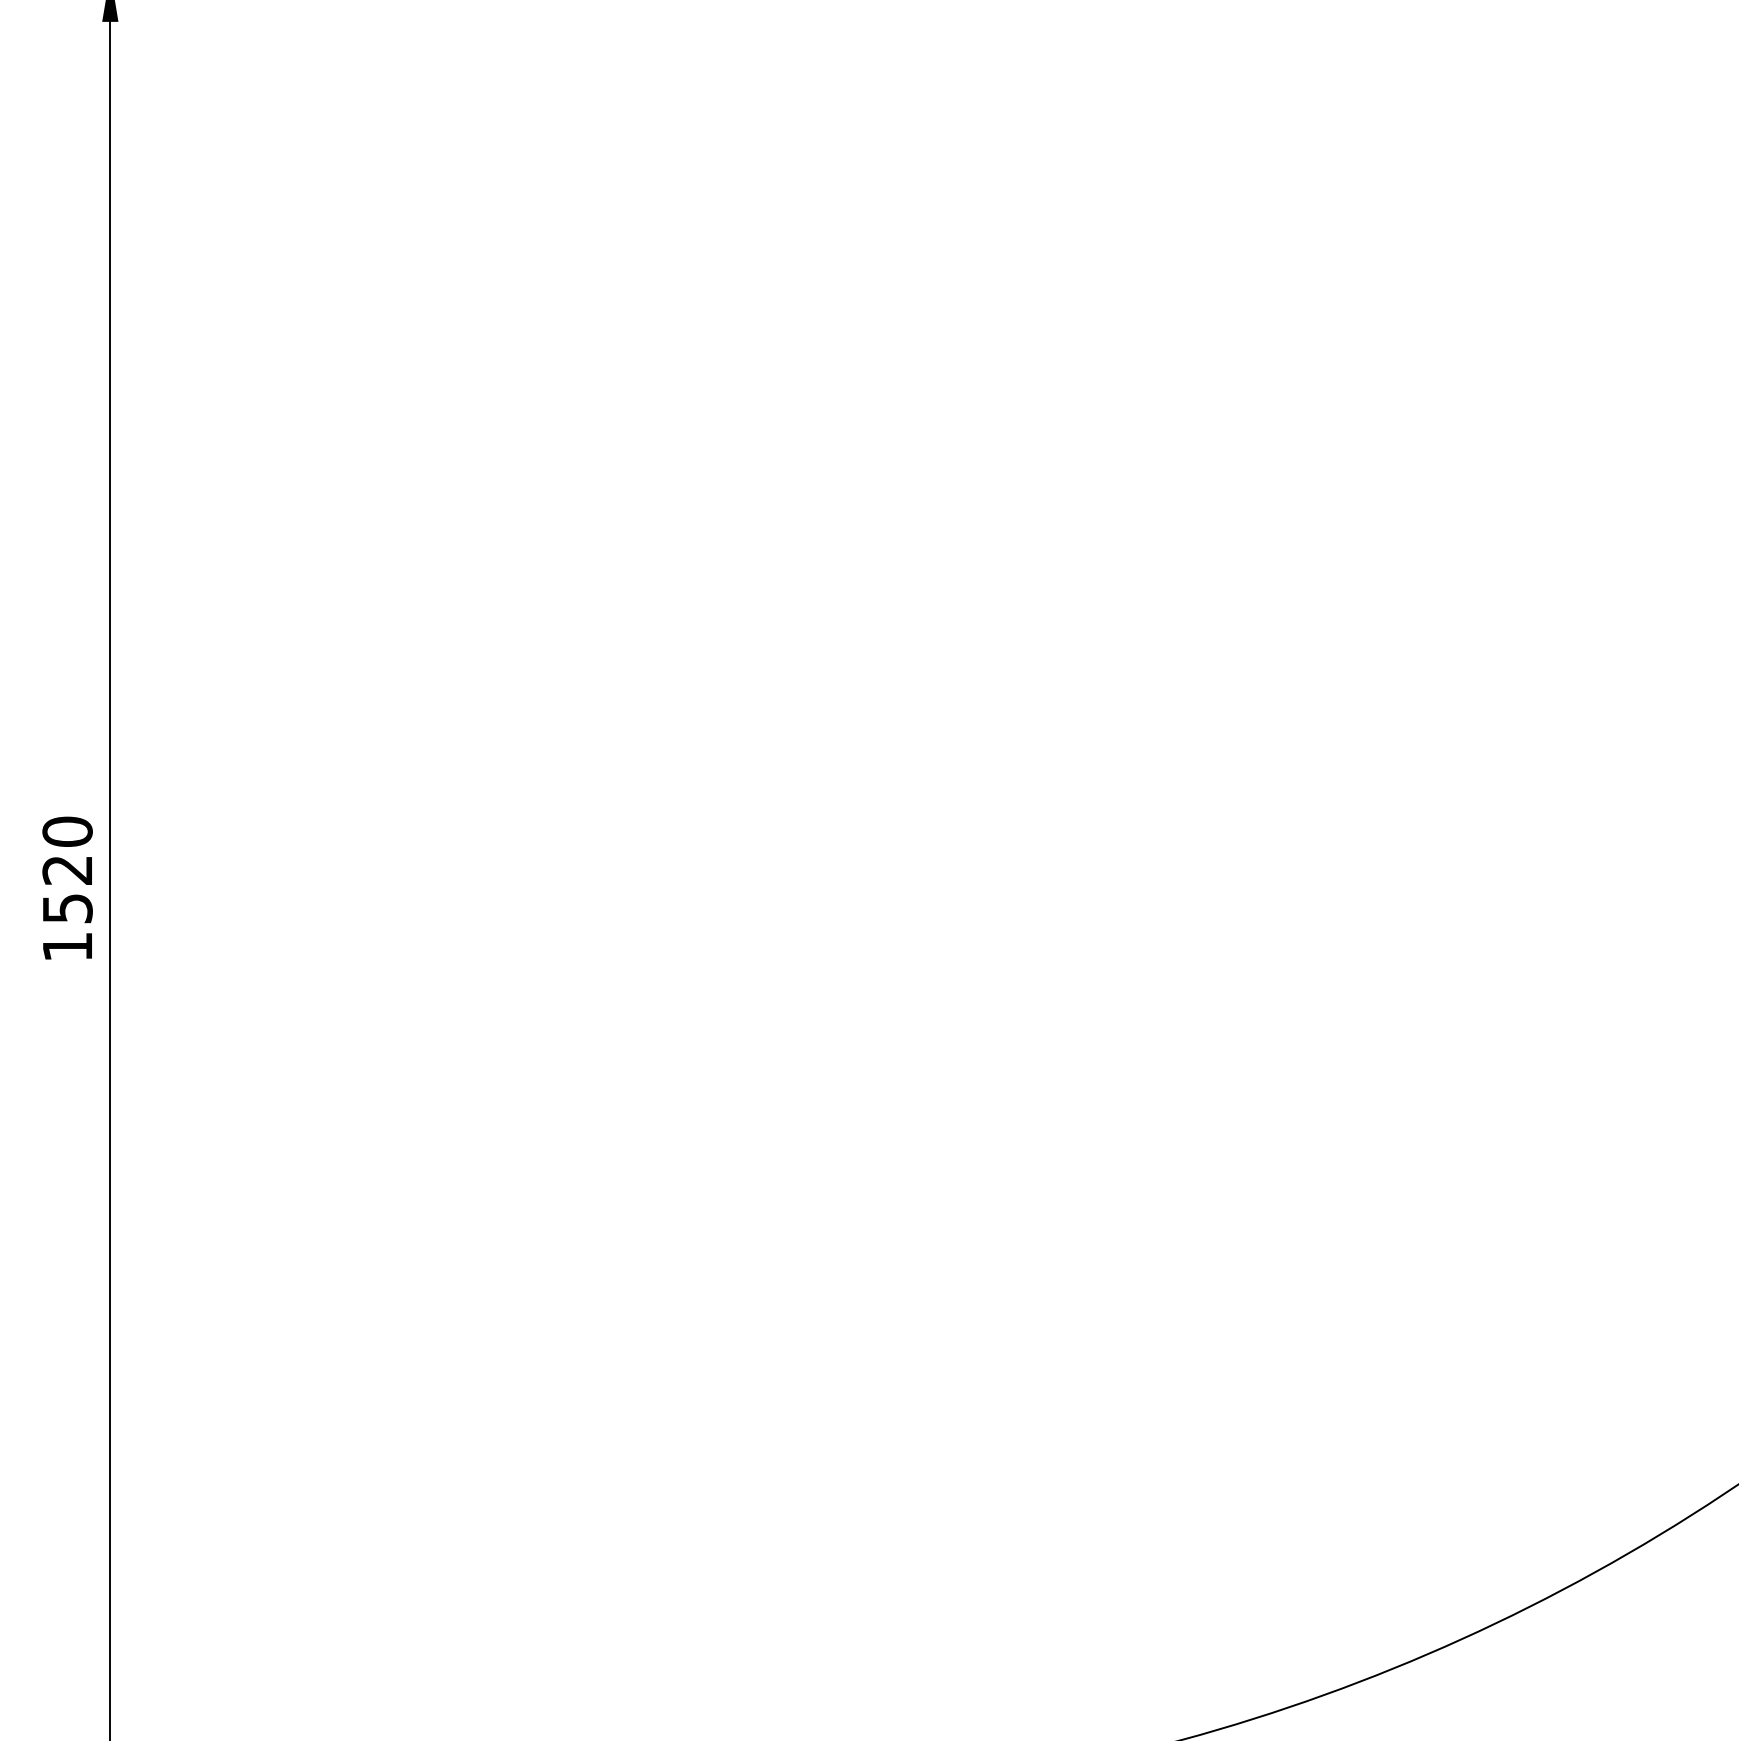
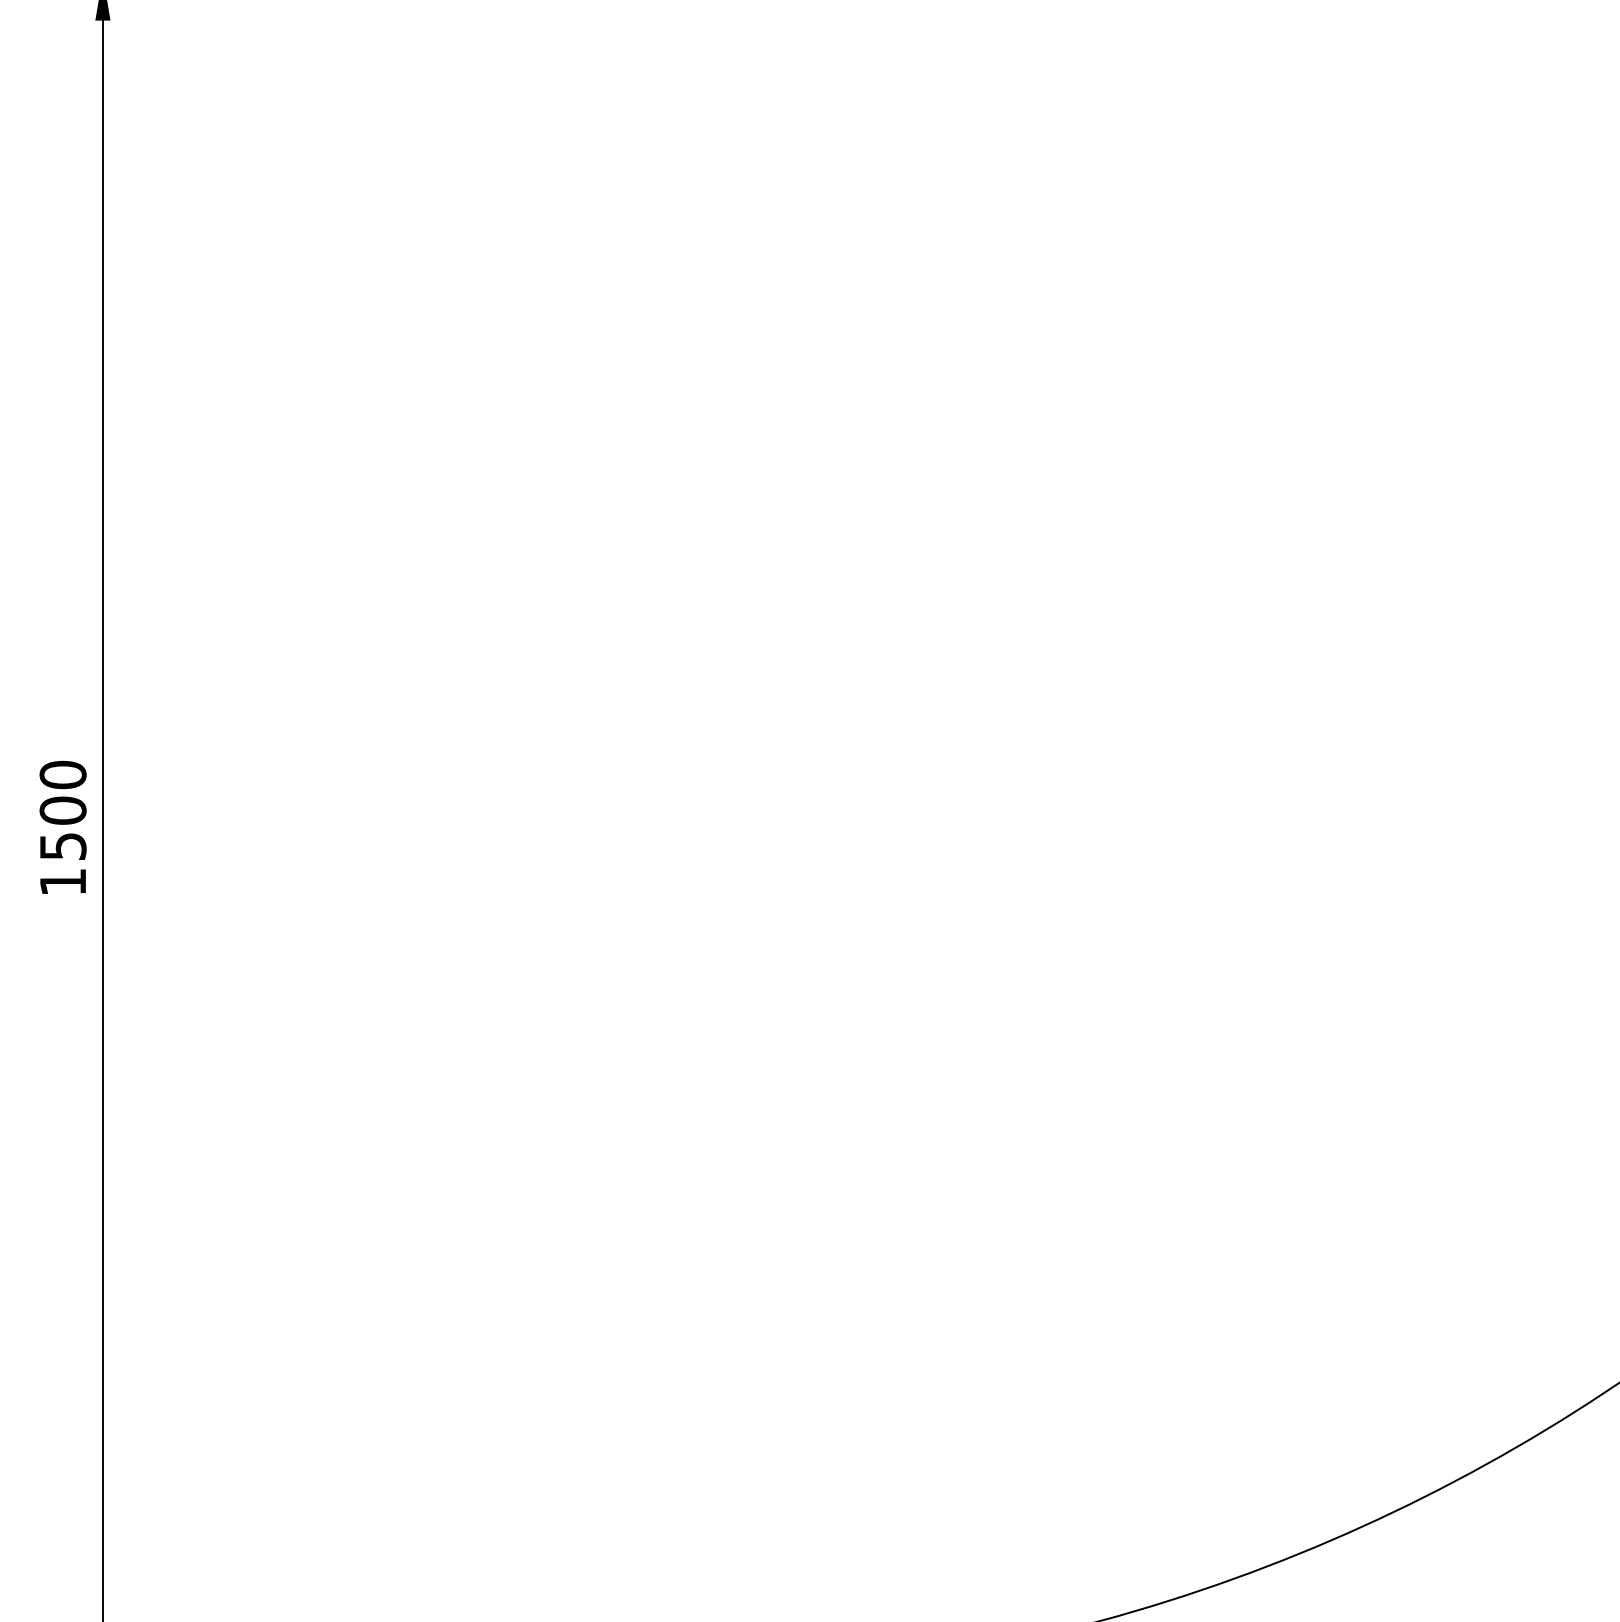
text: (67, 870) -> (63, 811), 1520 -> 1500

